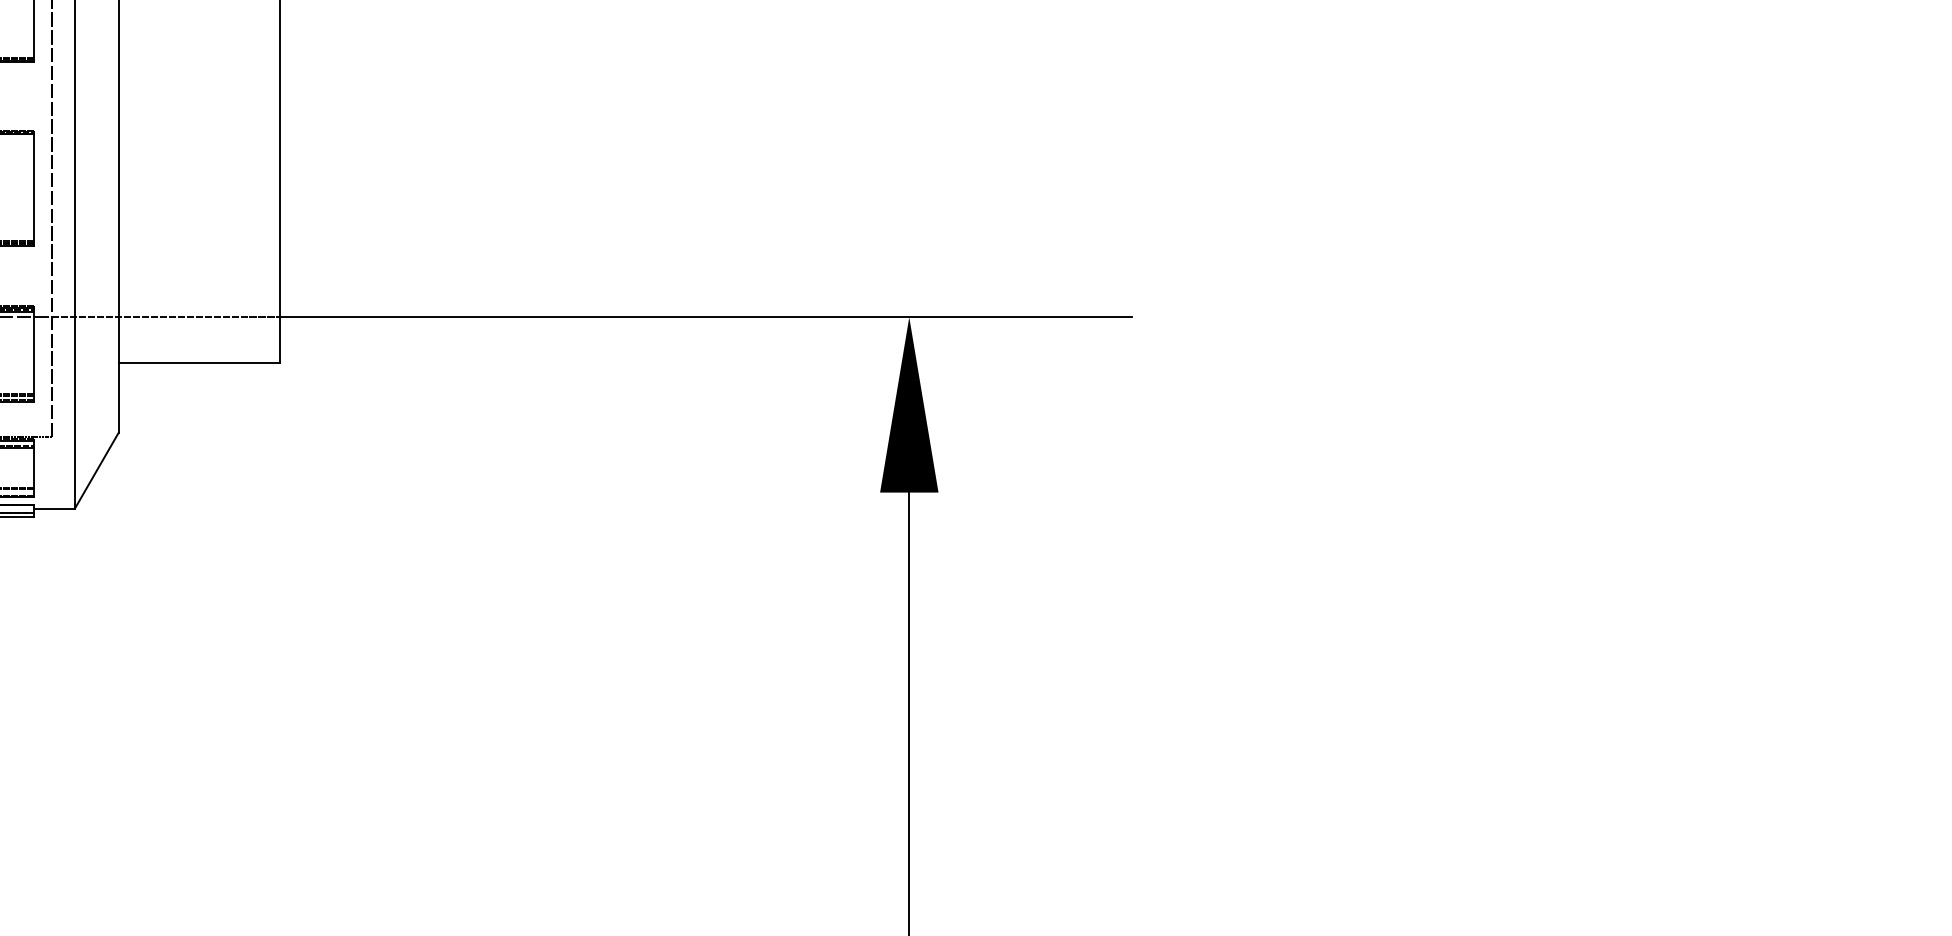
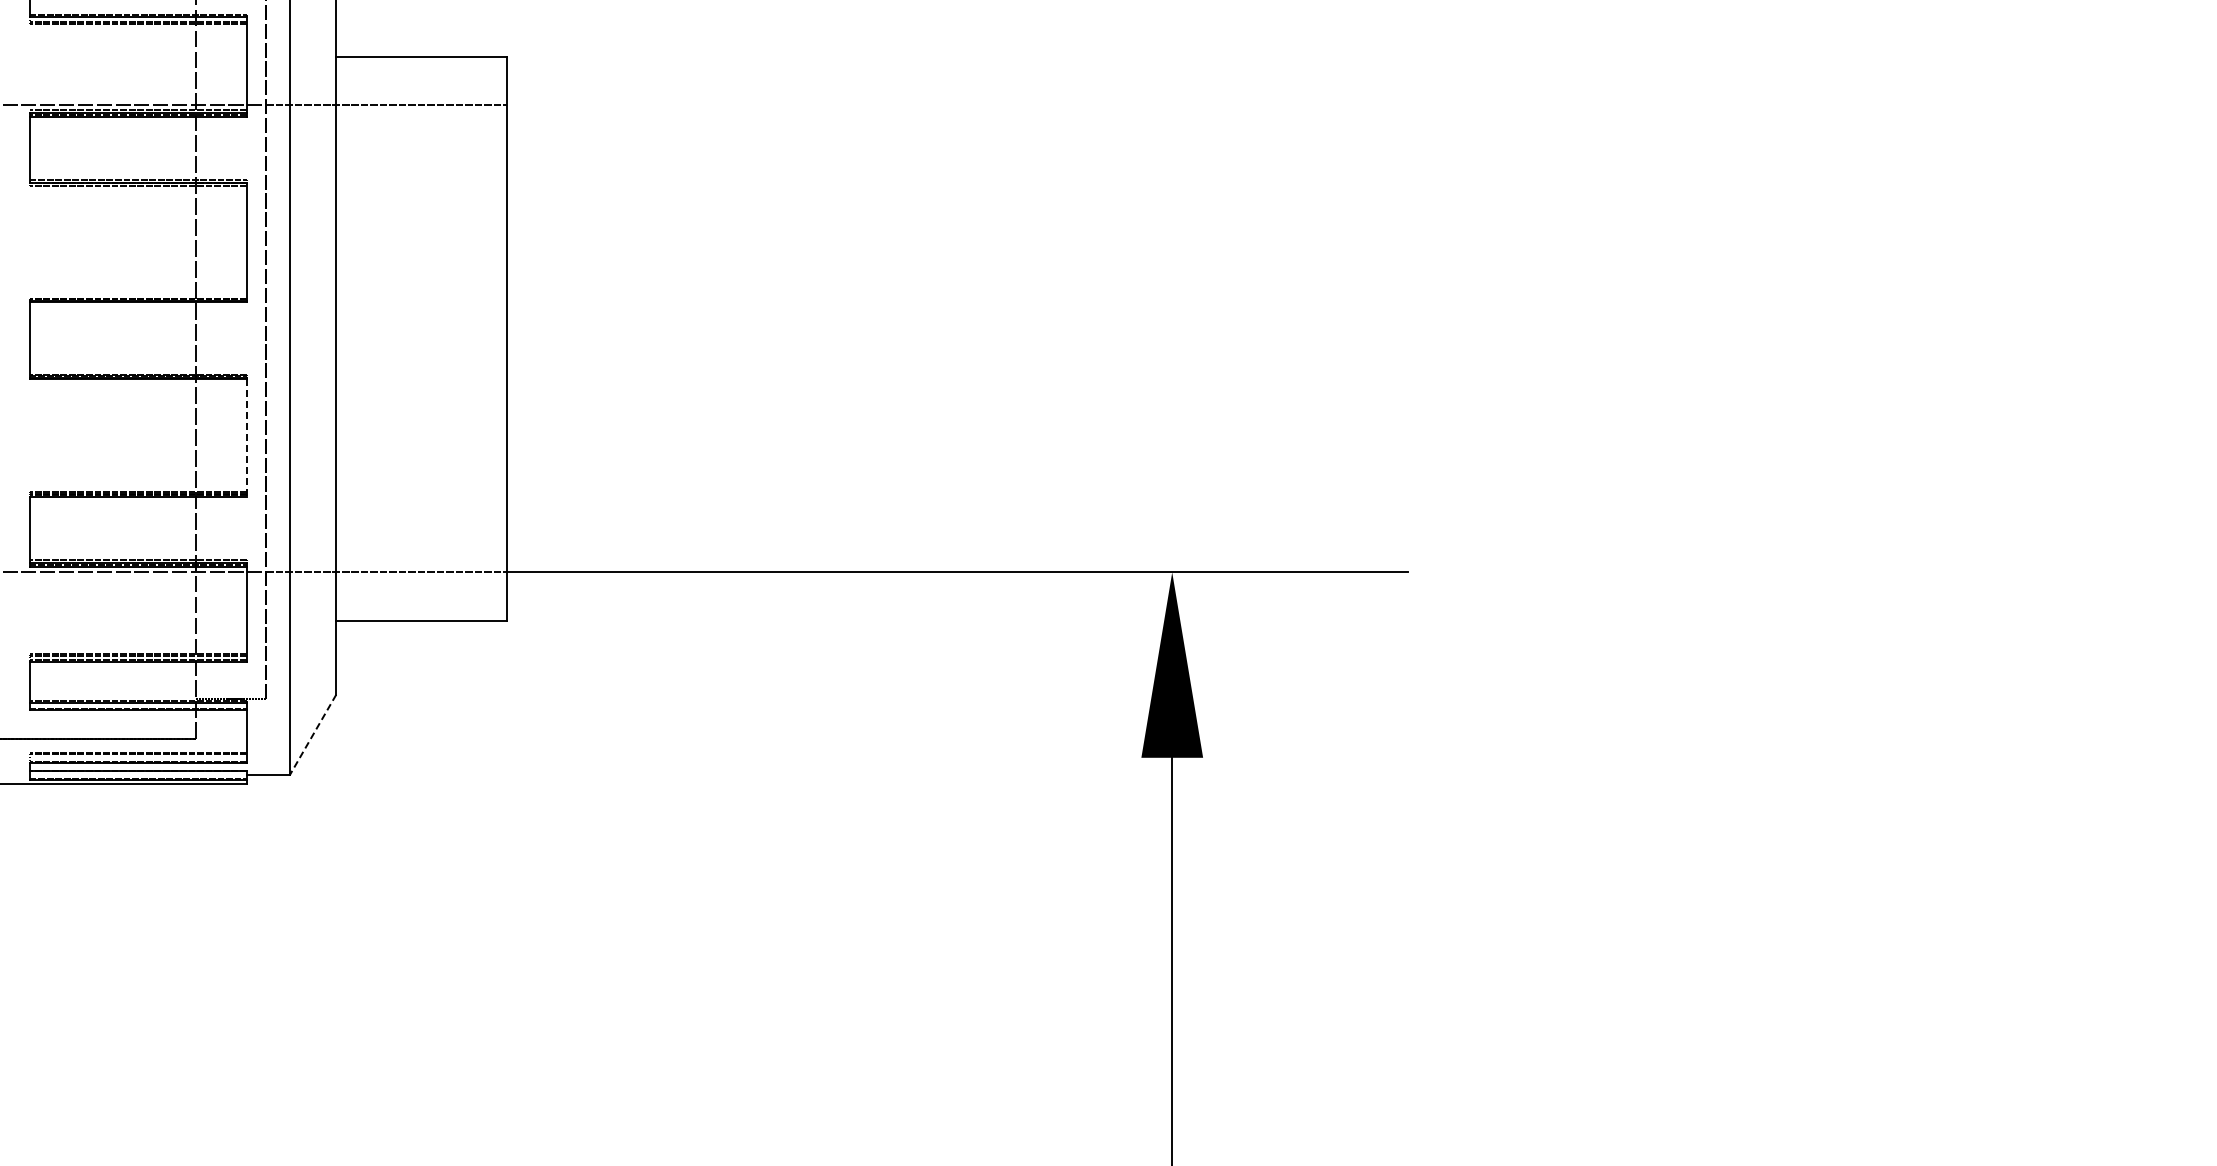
line: (33, 190) -> (246, 438), solid -> dashed
line: (96, 471) -> (312, 735), solid -> dashed

